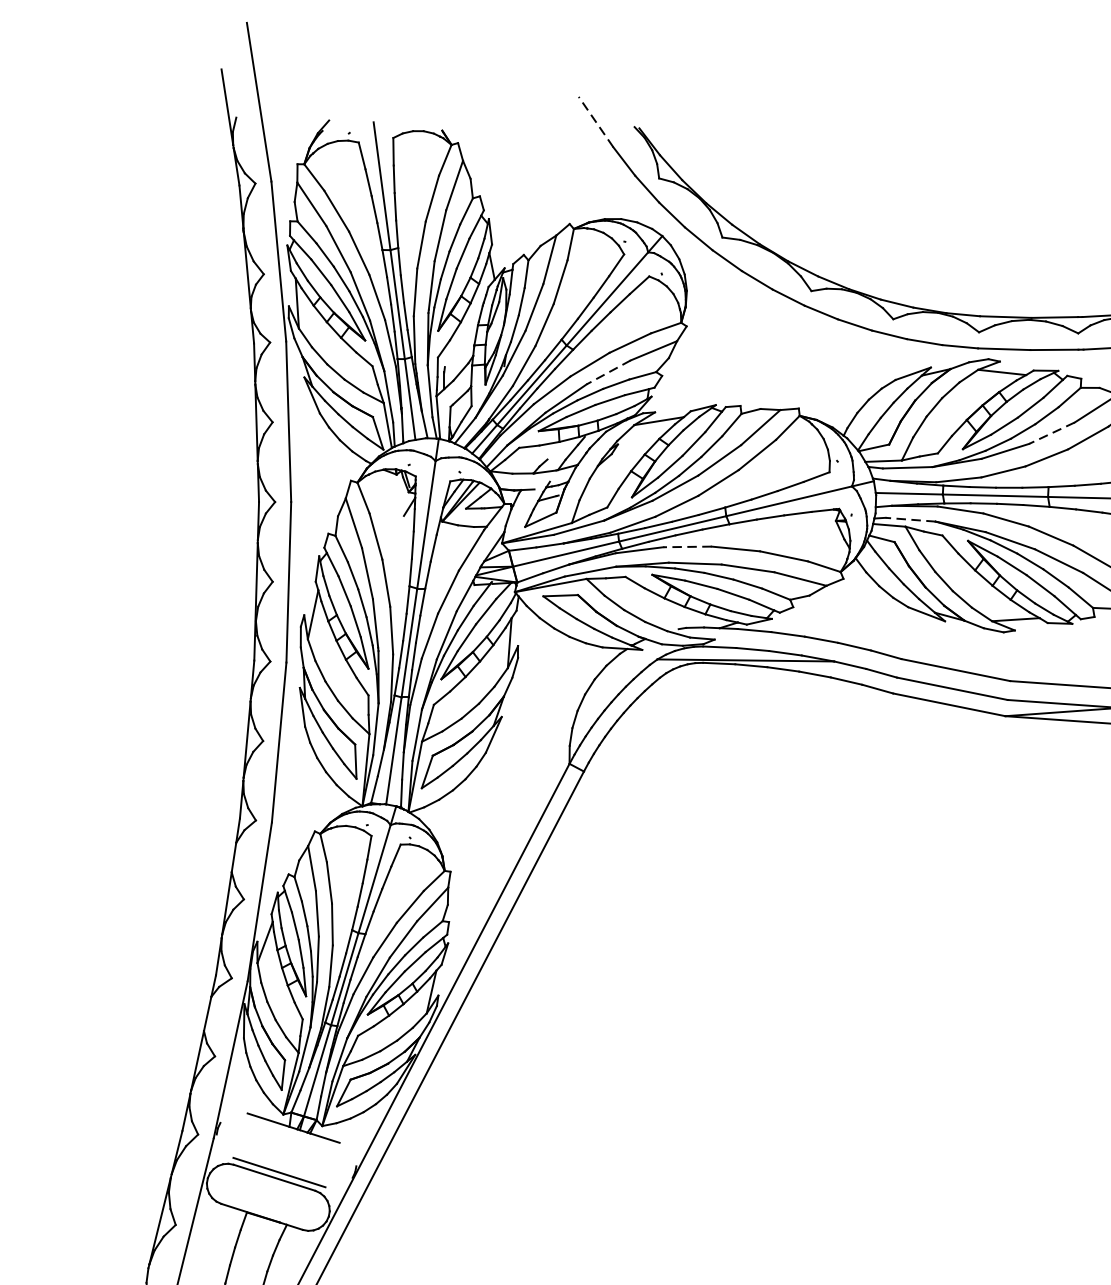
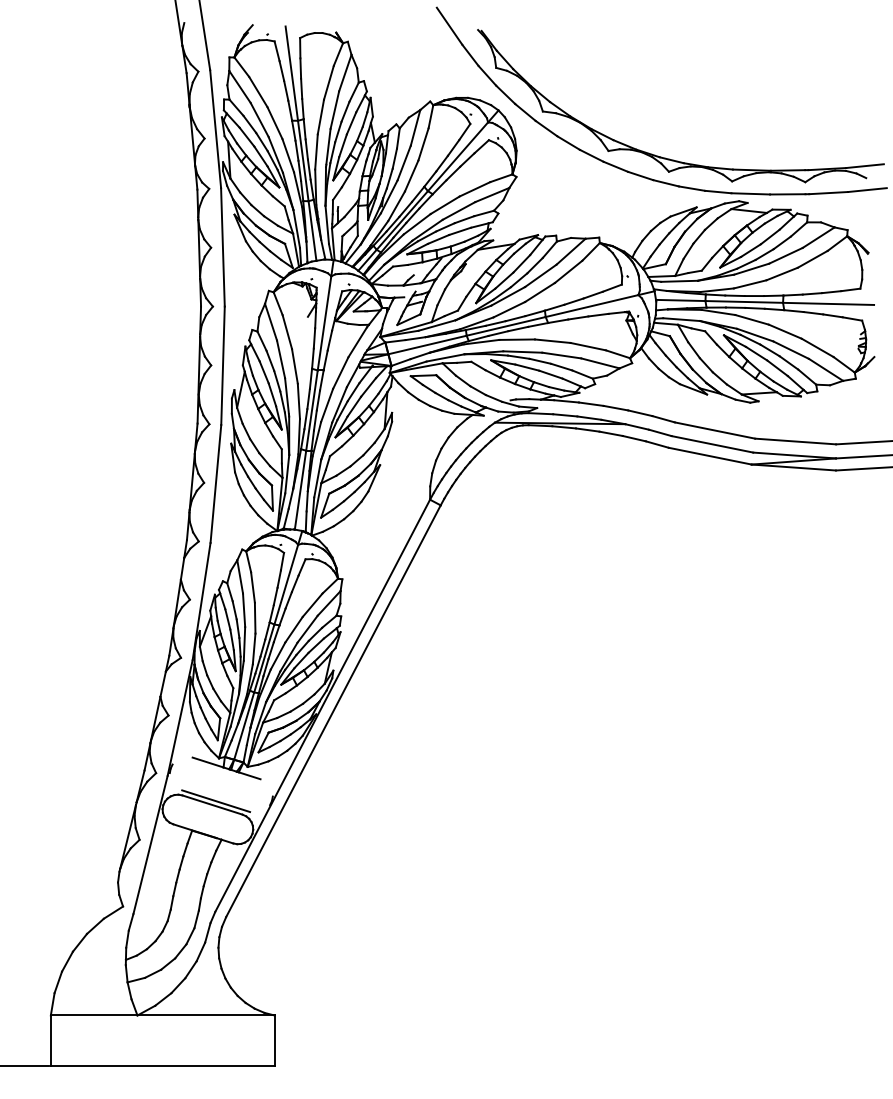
line: (595, 122) -> (449, 26), dashed -> solid
line: (608, 373) -> (458, 211), dashed -> solid
line: (1051, 432) -> (785, 255), dashed -> solid
line: (910, 519) -> (681, 319), dashed -> solid
line: (688, 546) -> (517, 339), dashed -> solid

